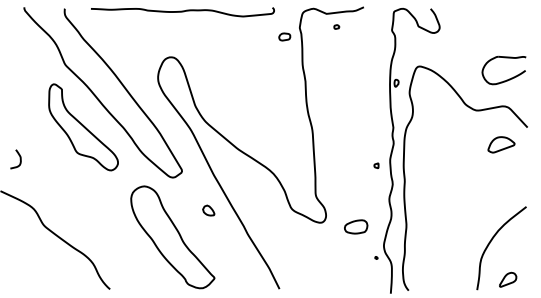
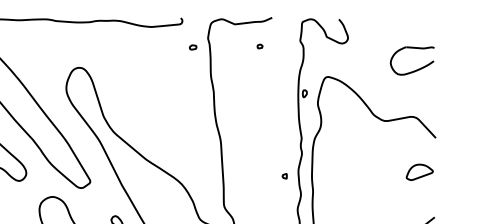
part: (336, 26) -> (259, 46), moved
part: (284, 36) -> (192, 47), size x0.6
part: (506, 79) -> (414, 70), moved
part: (501, 144) -> (419, 172), moved

